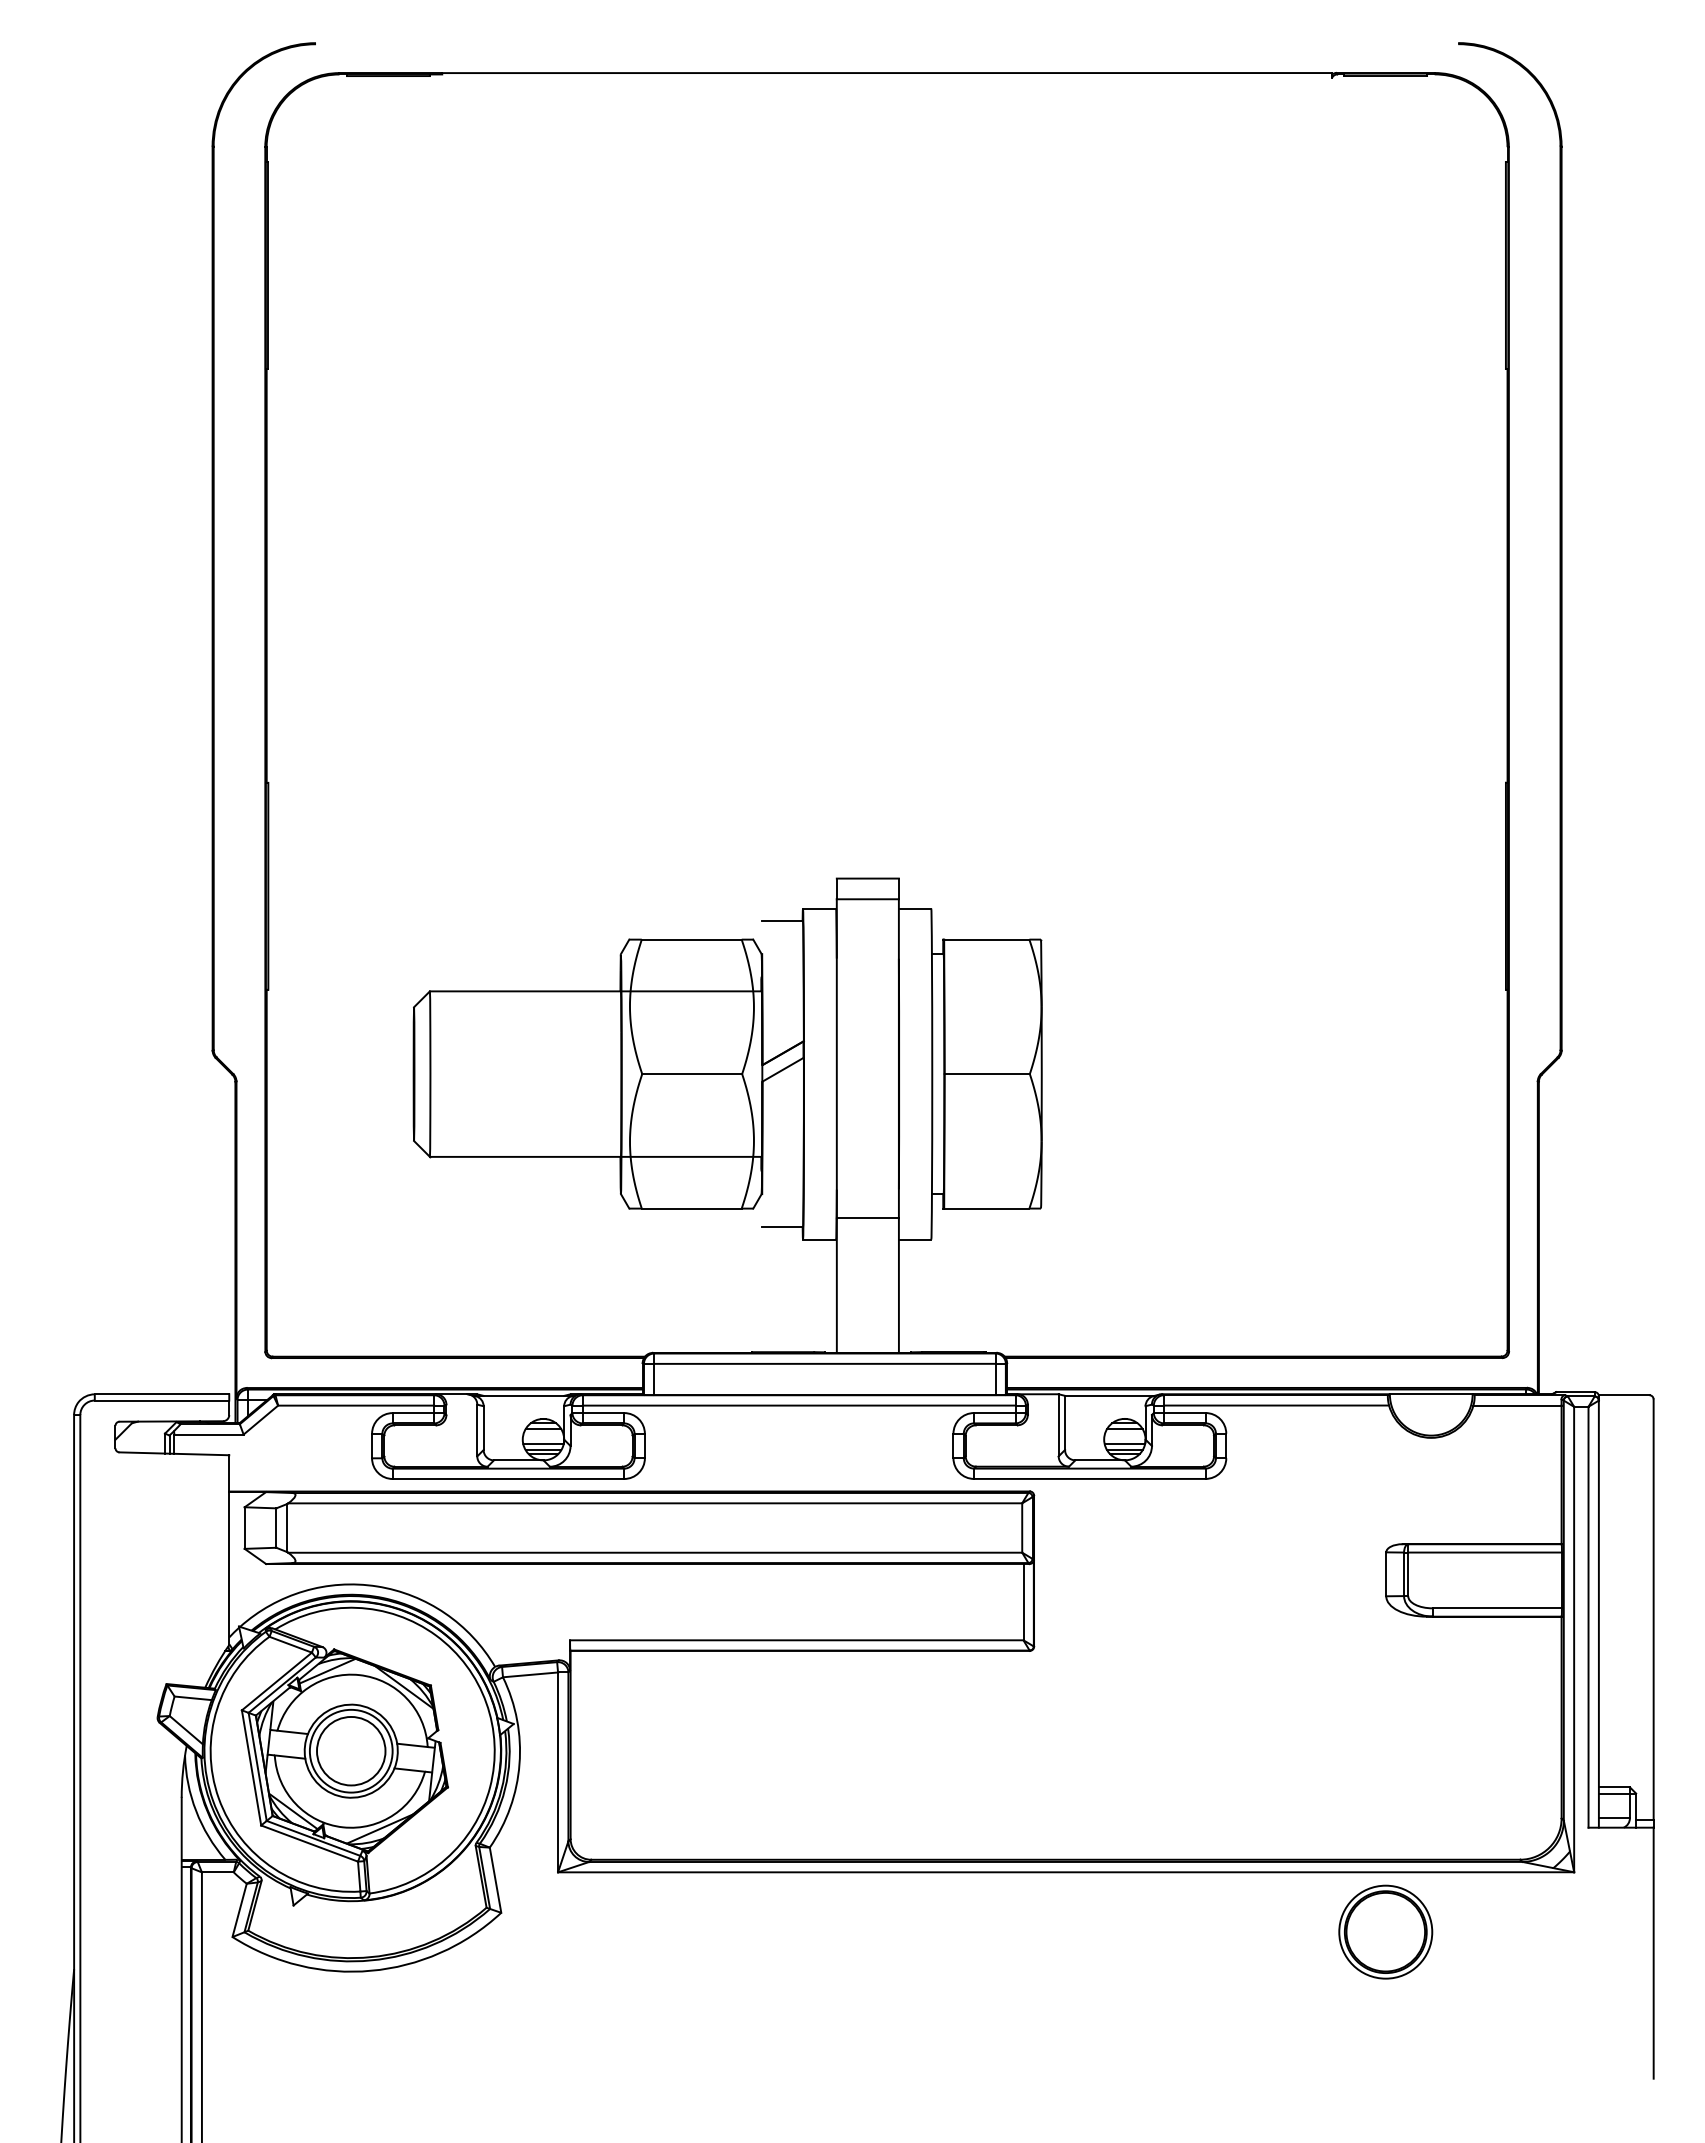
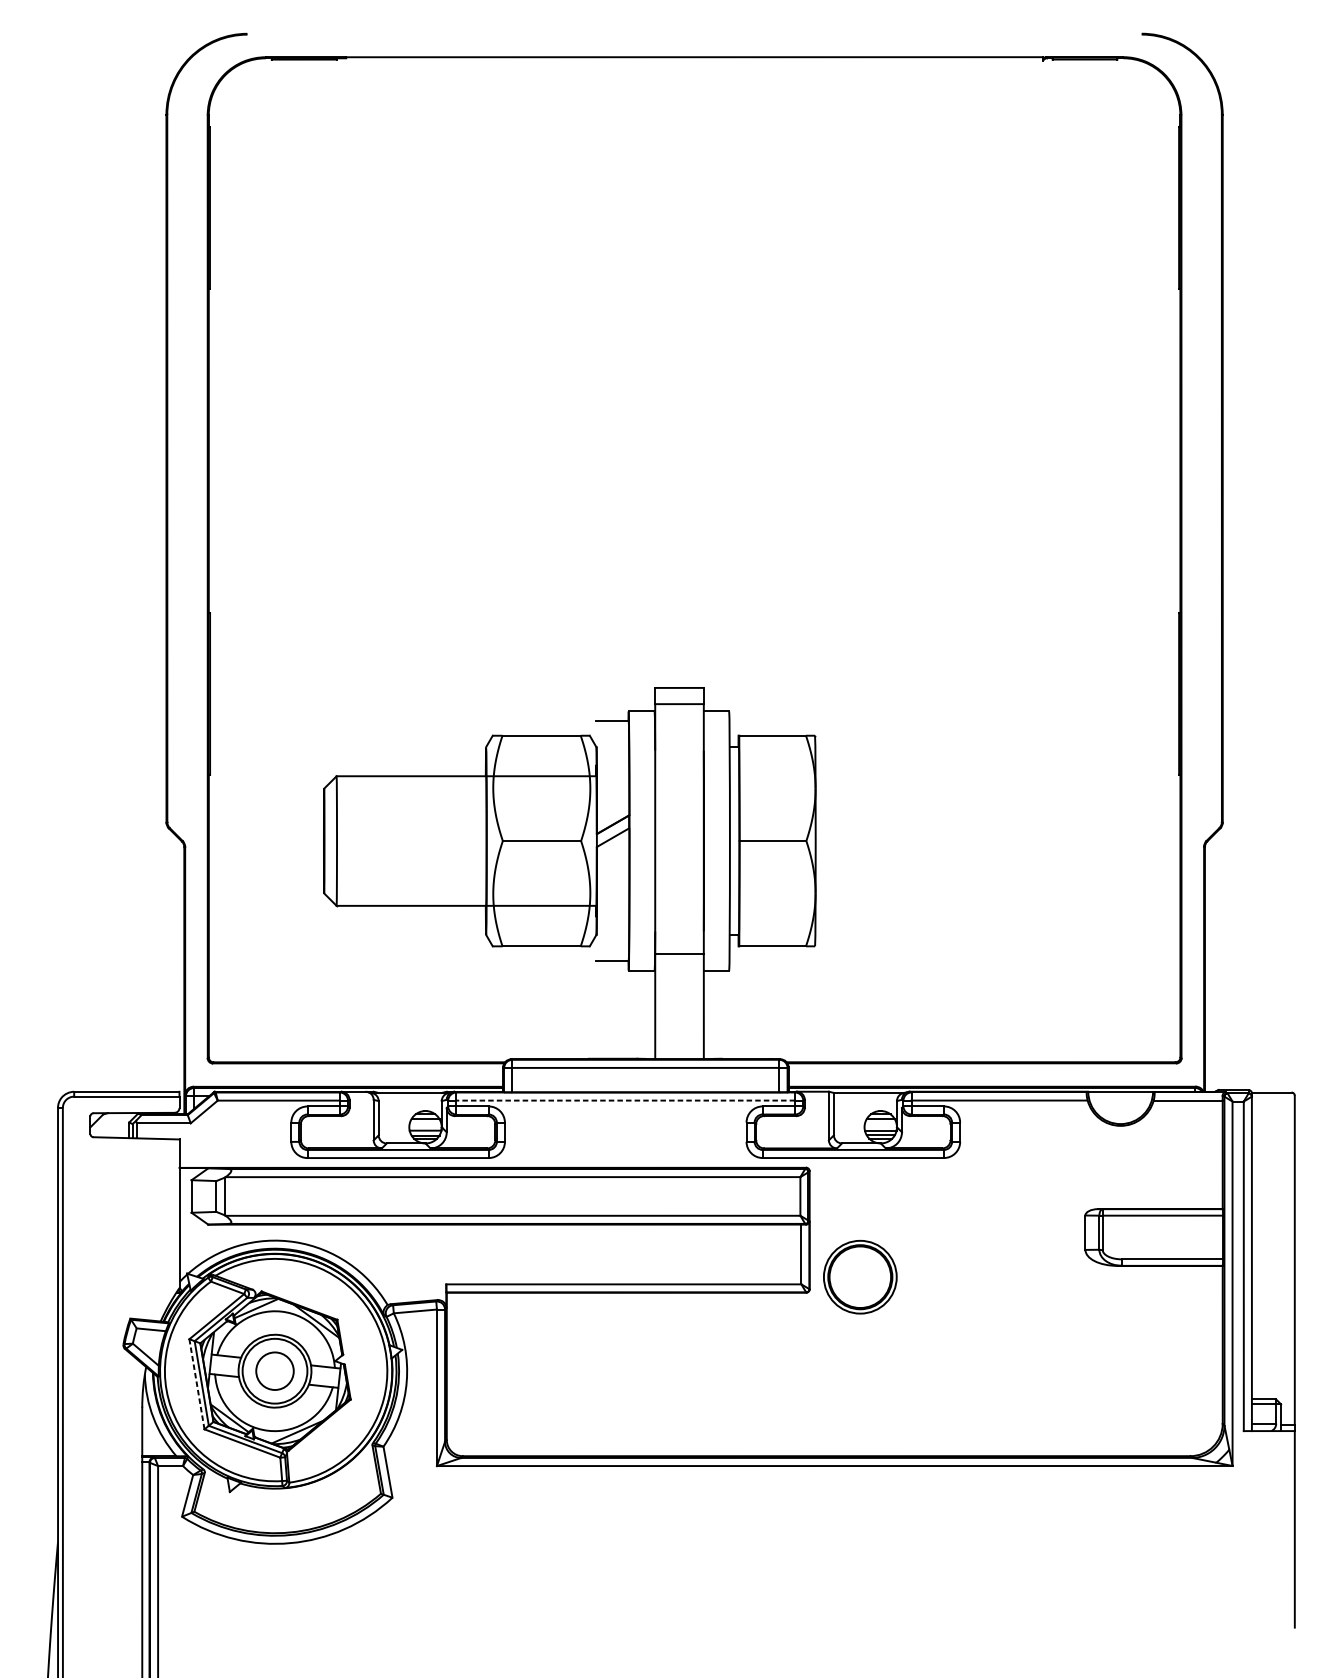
line: (798, 1405) -> (625, 1100), solid -> dashed
circle: (351, 1750) -> (275, 1370), size x0.7
line: (251, 1767) -> (196, 1383), solid -> dashed
part: (1385, 1931) -> (860, 1276), moved

